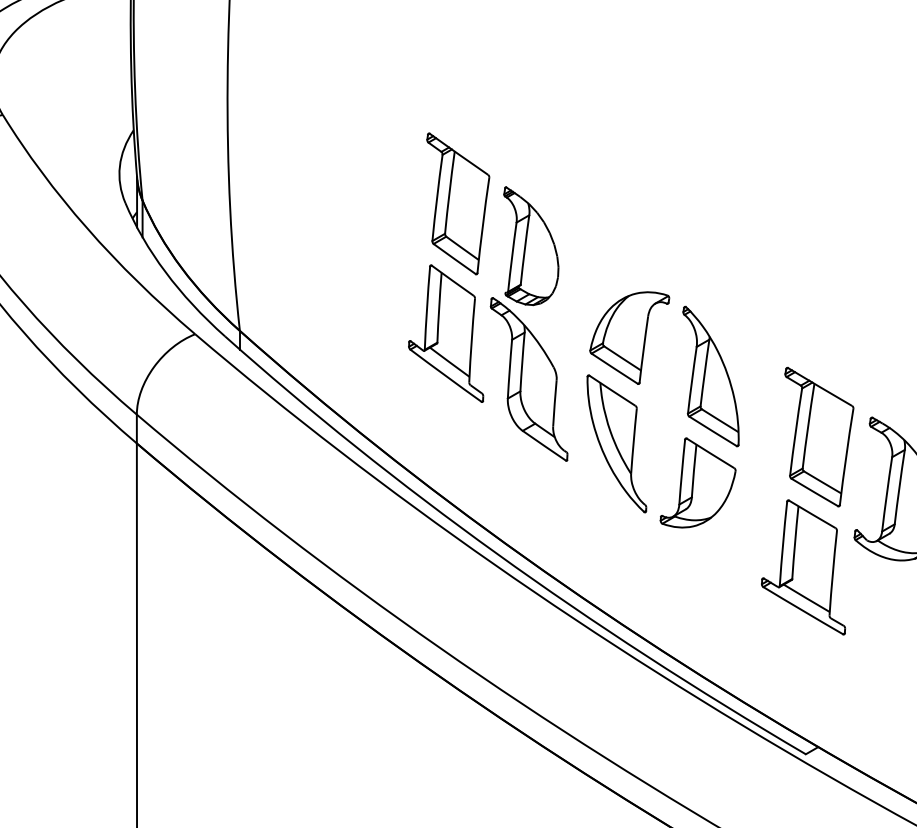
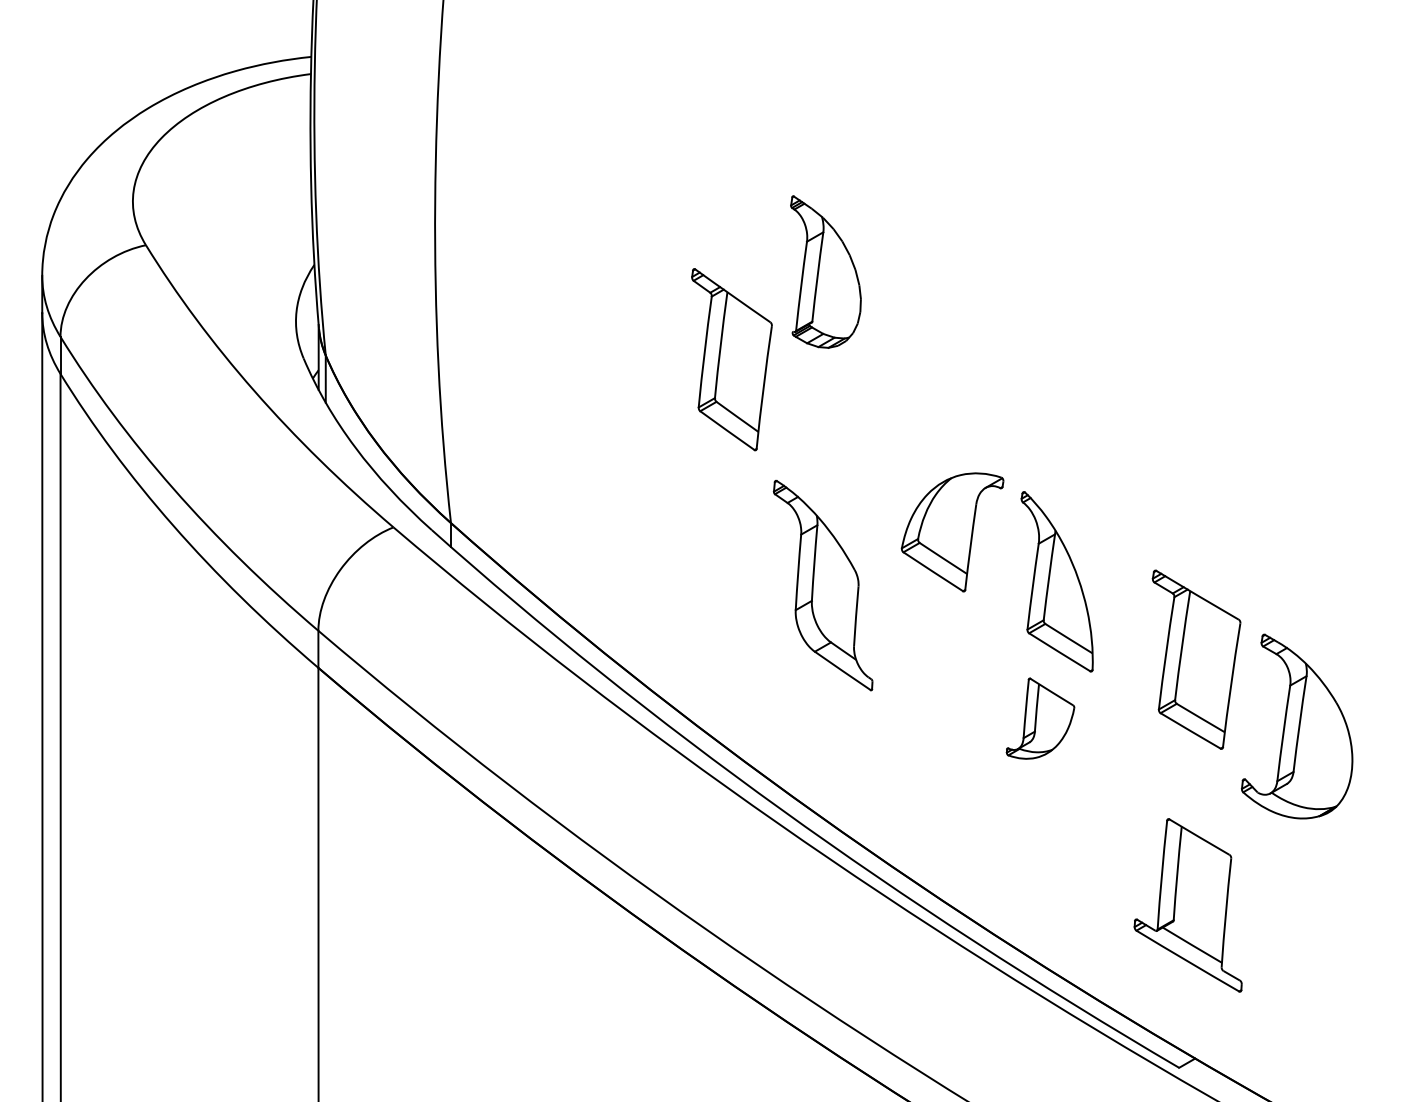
part: (530, 245) -> (825, 271), moved
part: (445, 333) -> (715, 526), removed
part: (616, 443) -> (935, 668), removed
part: (698, 482) -> (1040, 718), size x0.7
part: (802, 567) -> (1187, 905), moved

